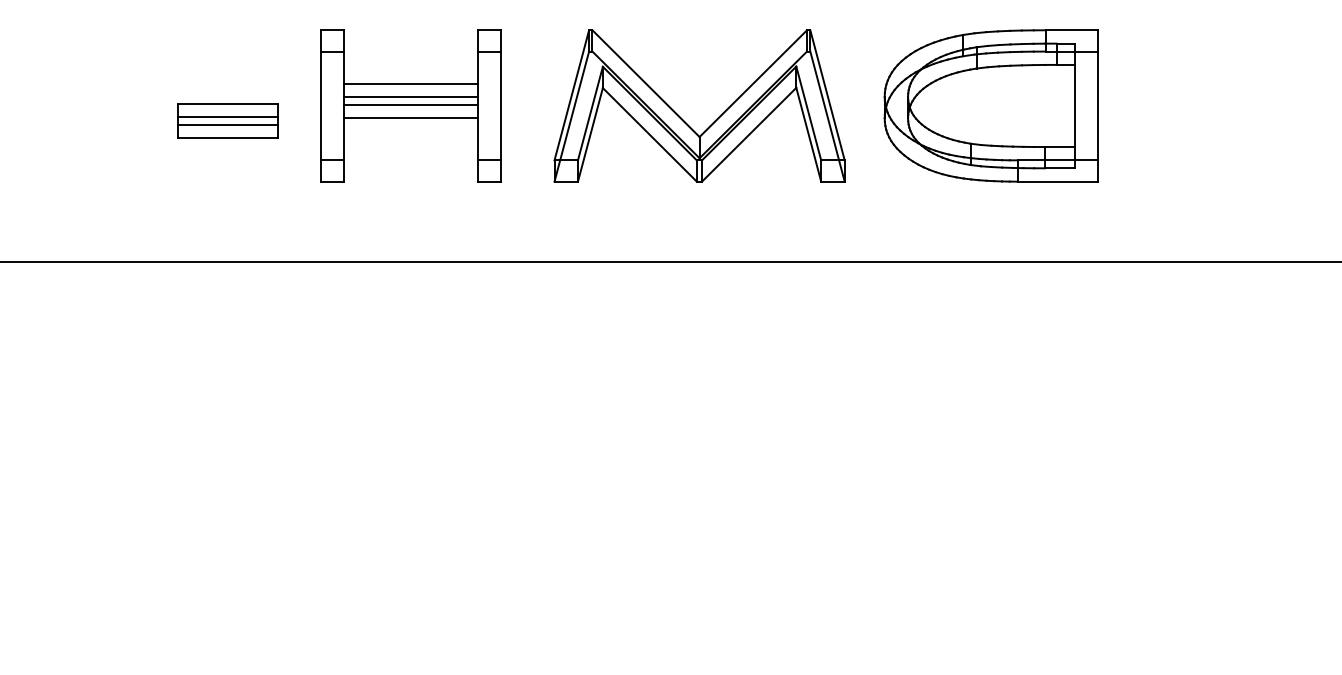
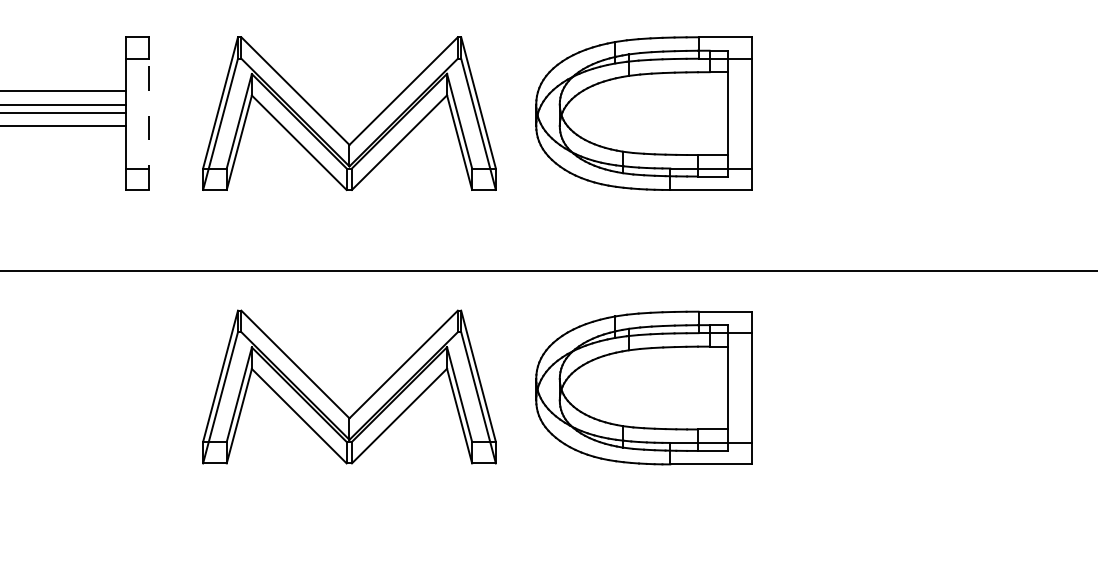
line: (501, 116) -> (149, 124), solid -> dashed
part: (990, 377) -> (642, 387), added
part: (684, 391) -> (334, 401), added

